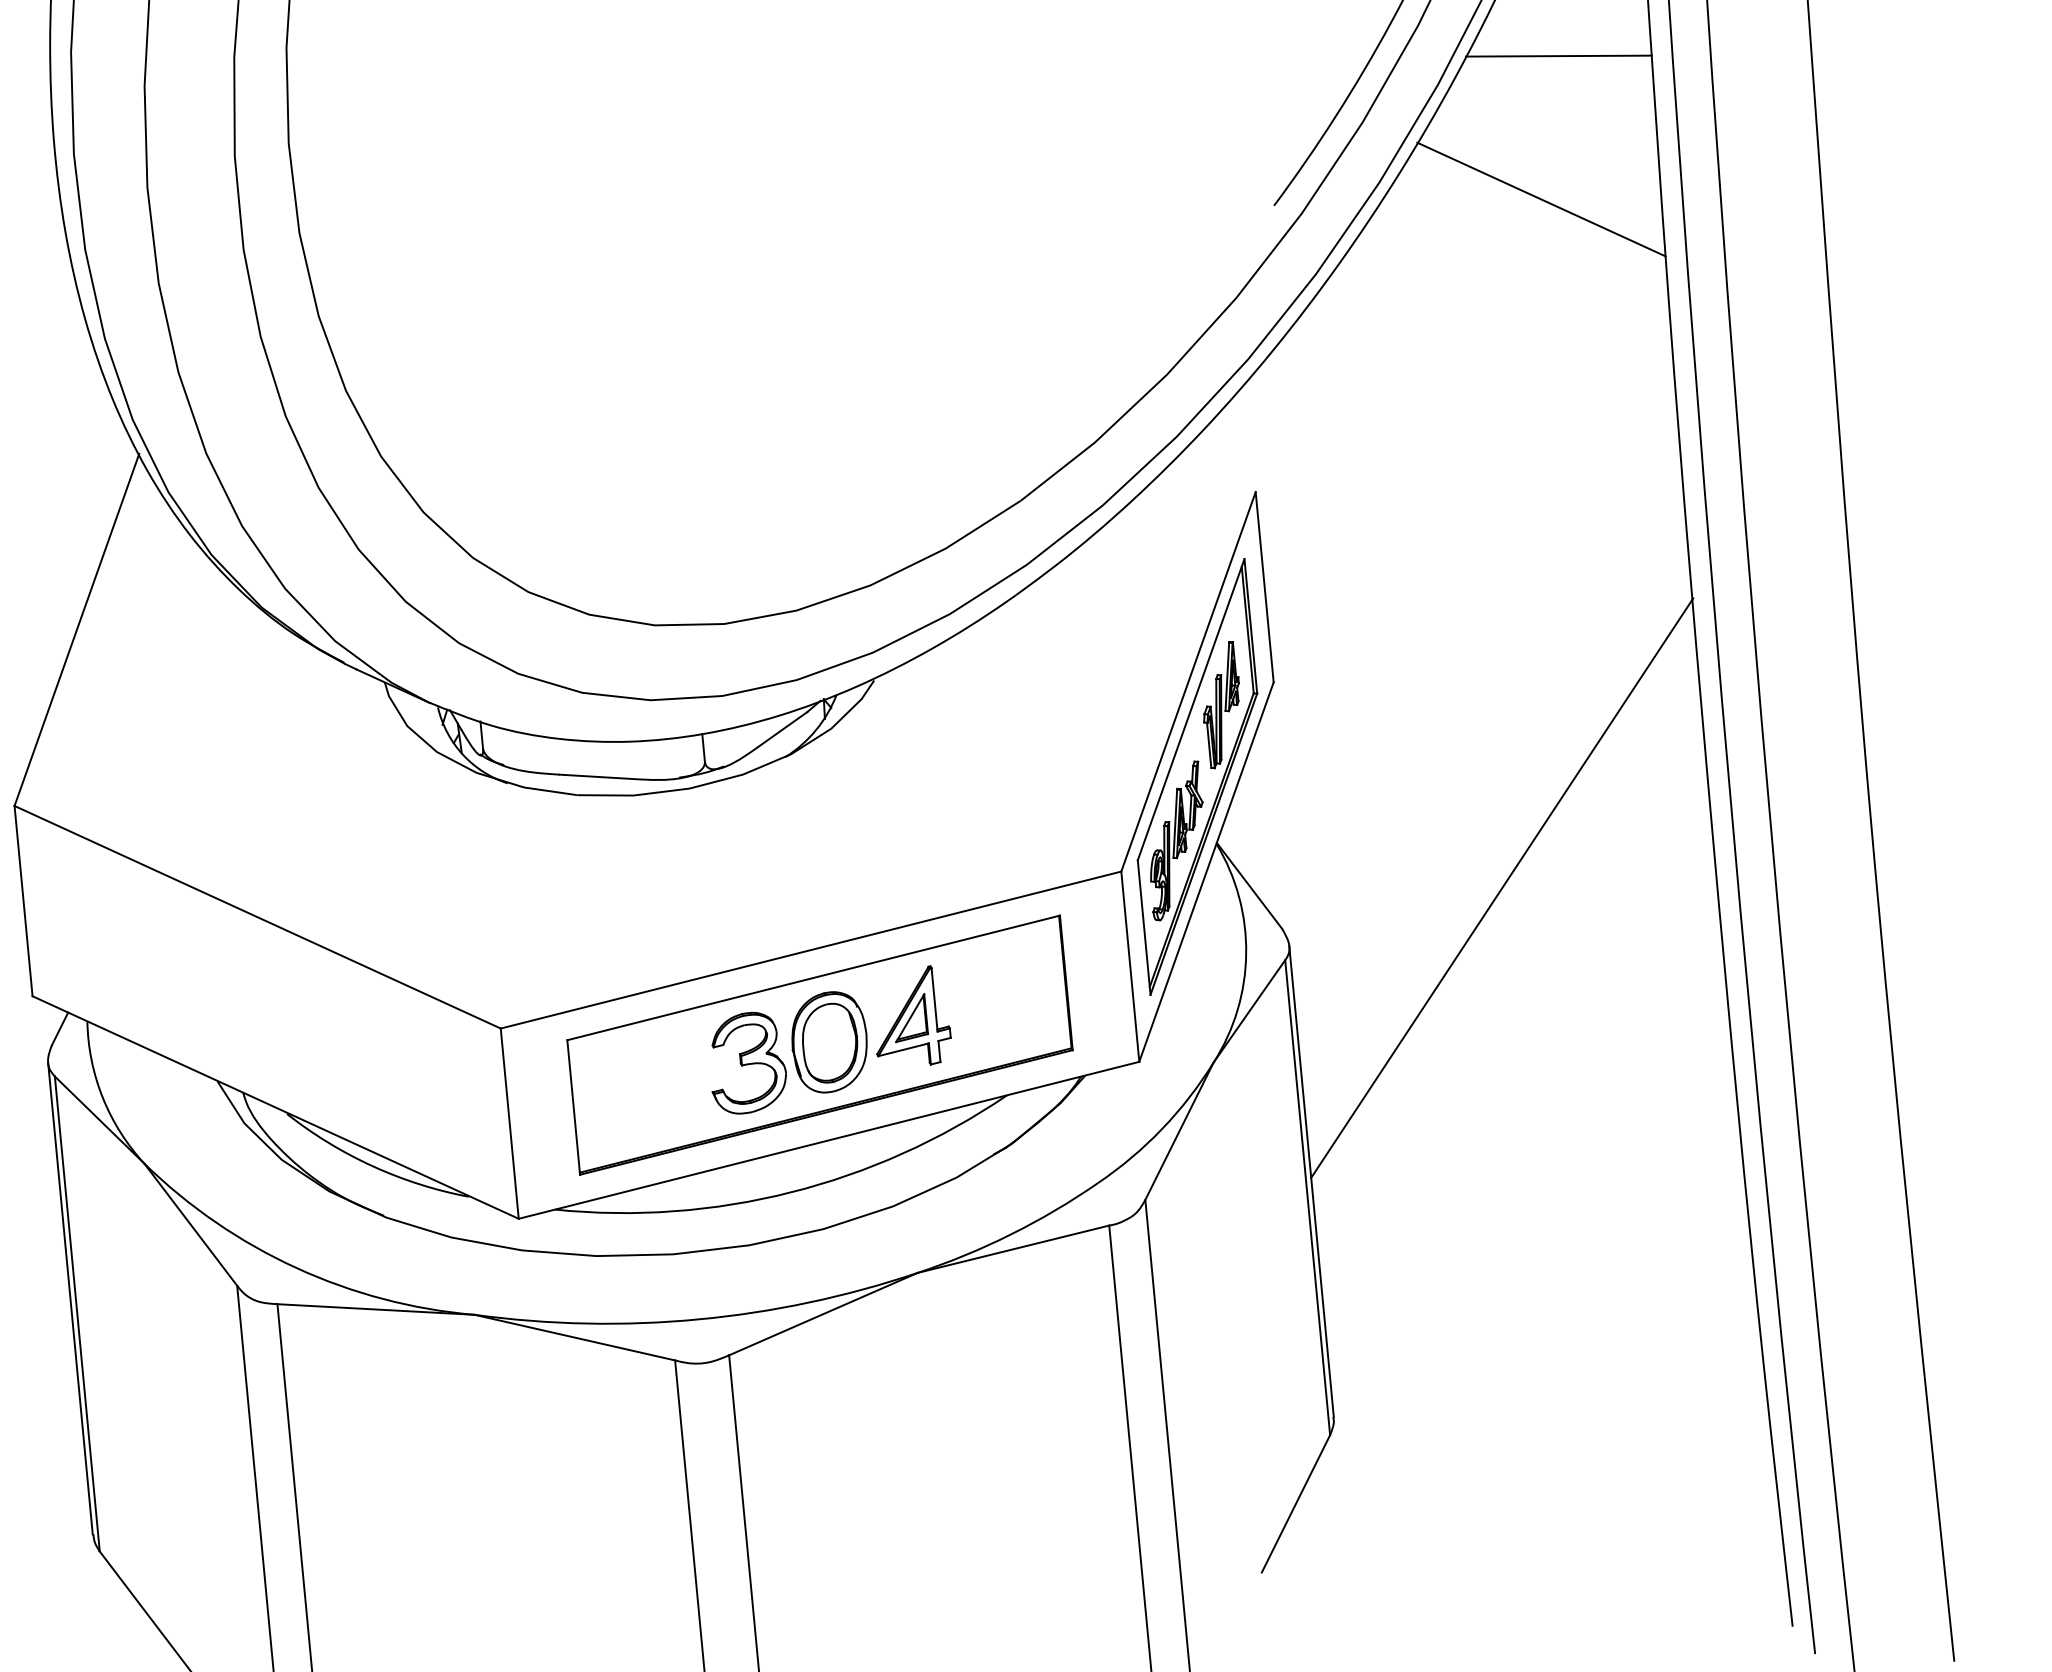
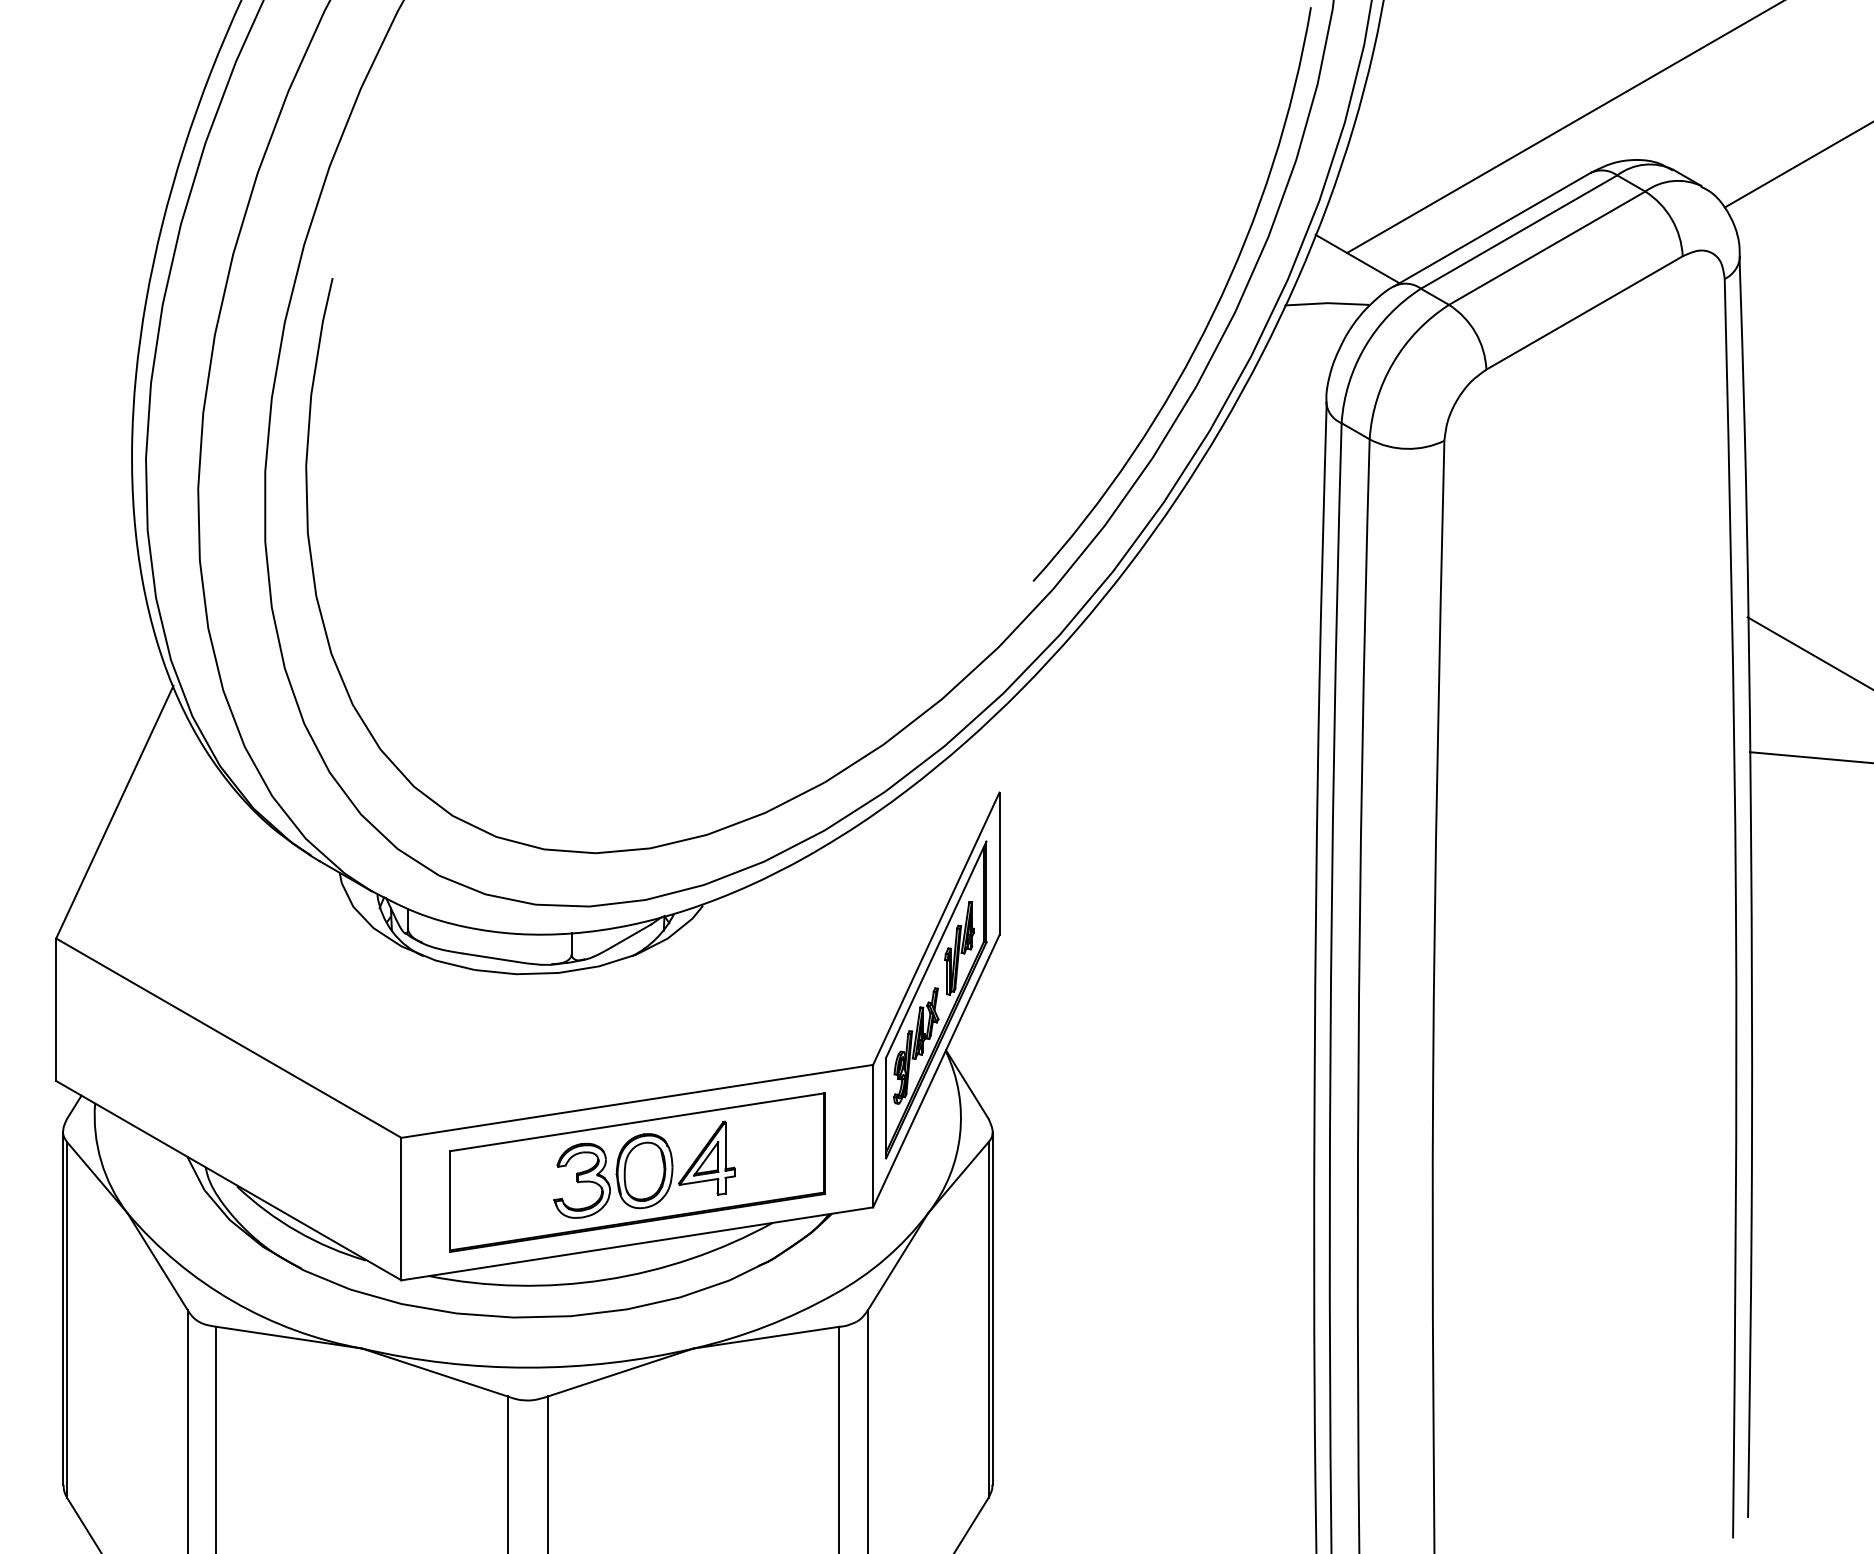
line: (1559, 56) -> (1255, 490), removed
line: (1541, 199) -> (1232, 595), removed
line: (1501, 887) -> (1154, 1103), removed

